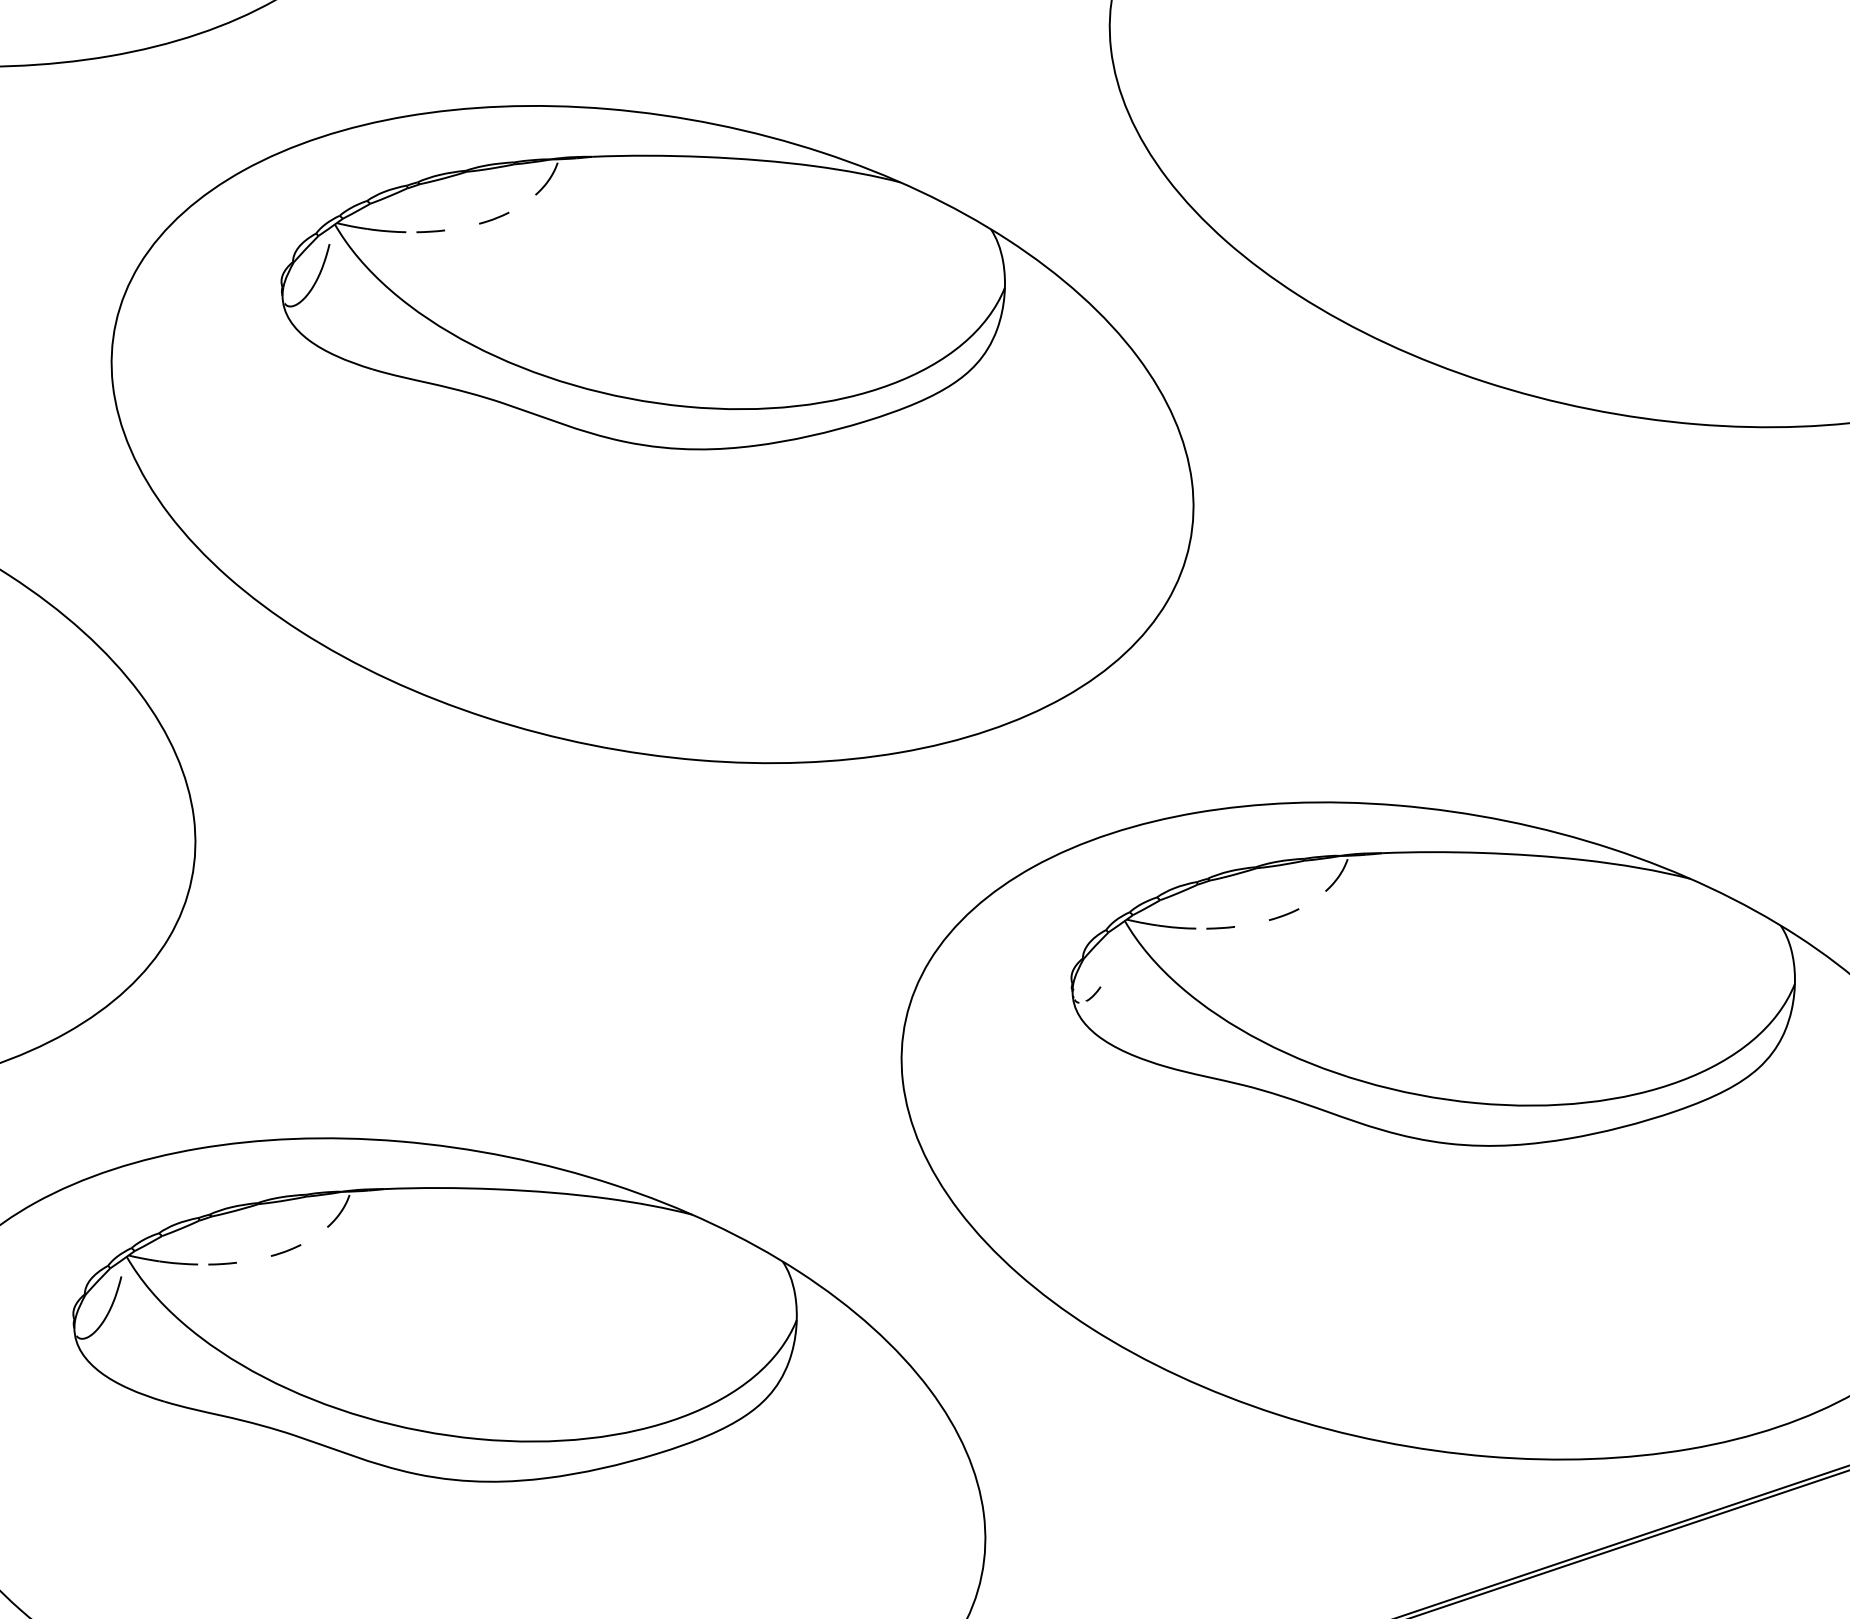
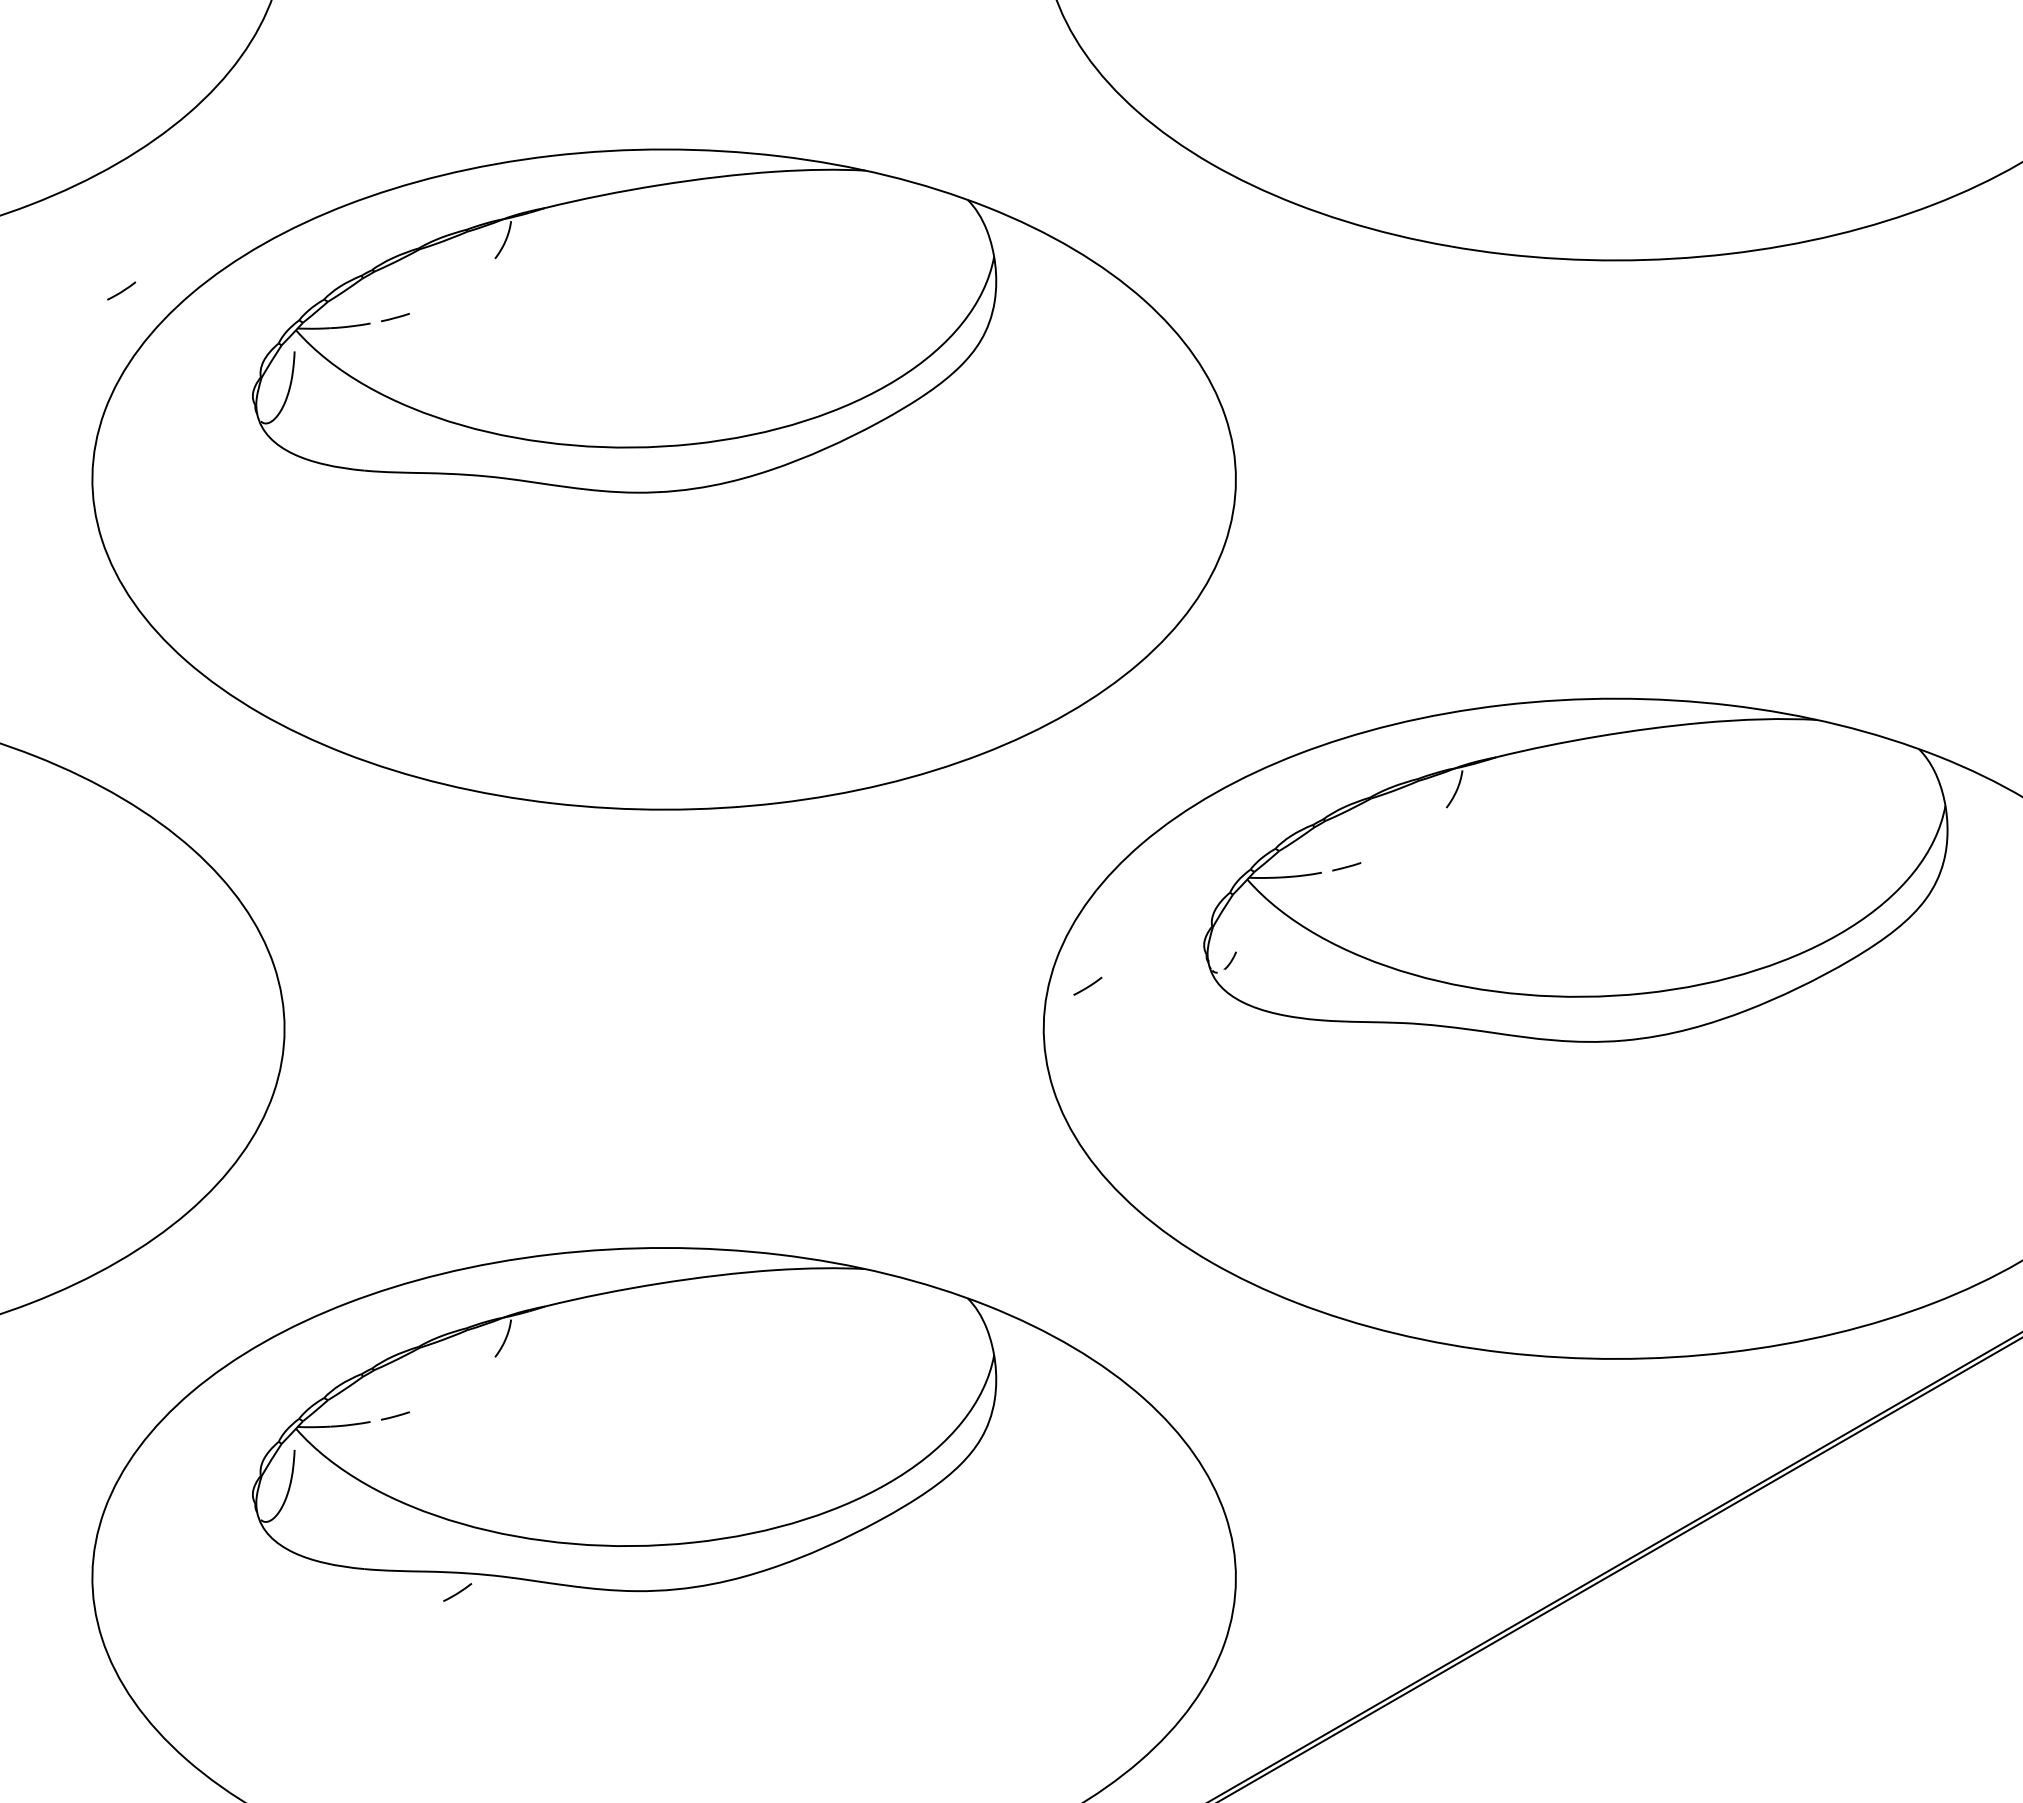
line: (495, 217) -> (122, 290), moved
line: (1284, 914) -> (1088, 985), moved
line: (285, 1250) -> (457, 1592), moved

